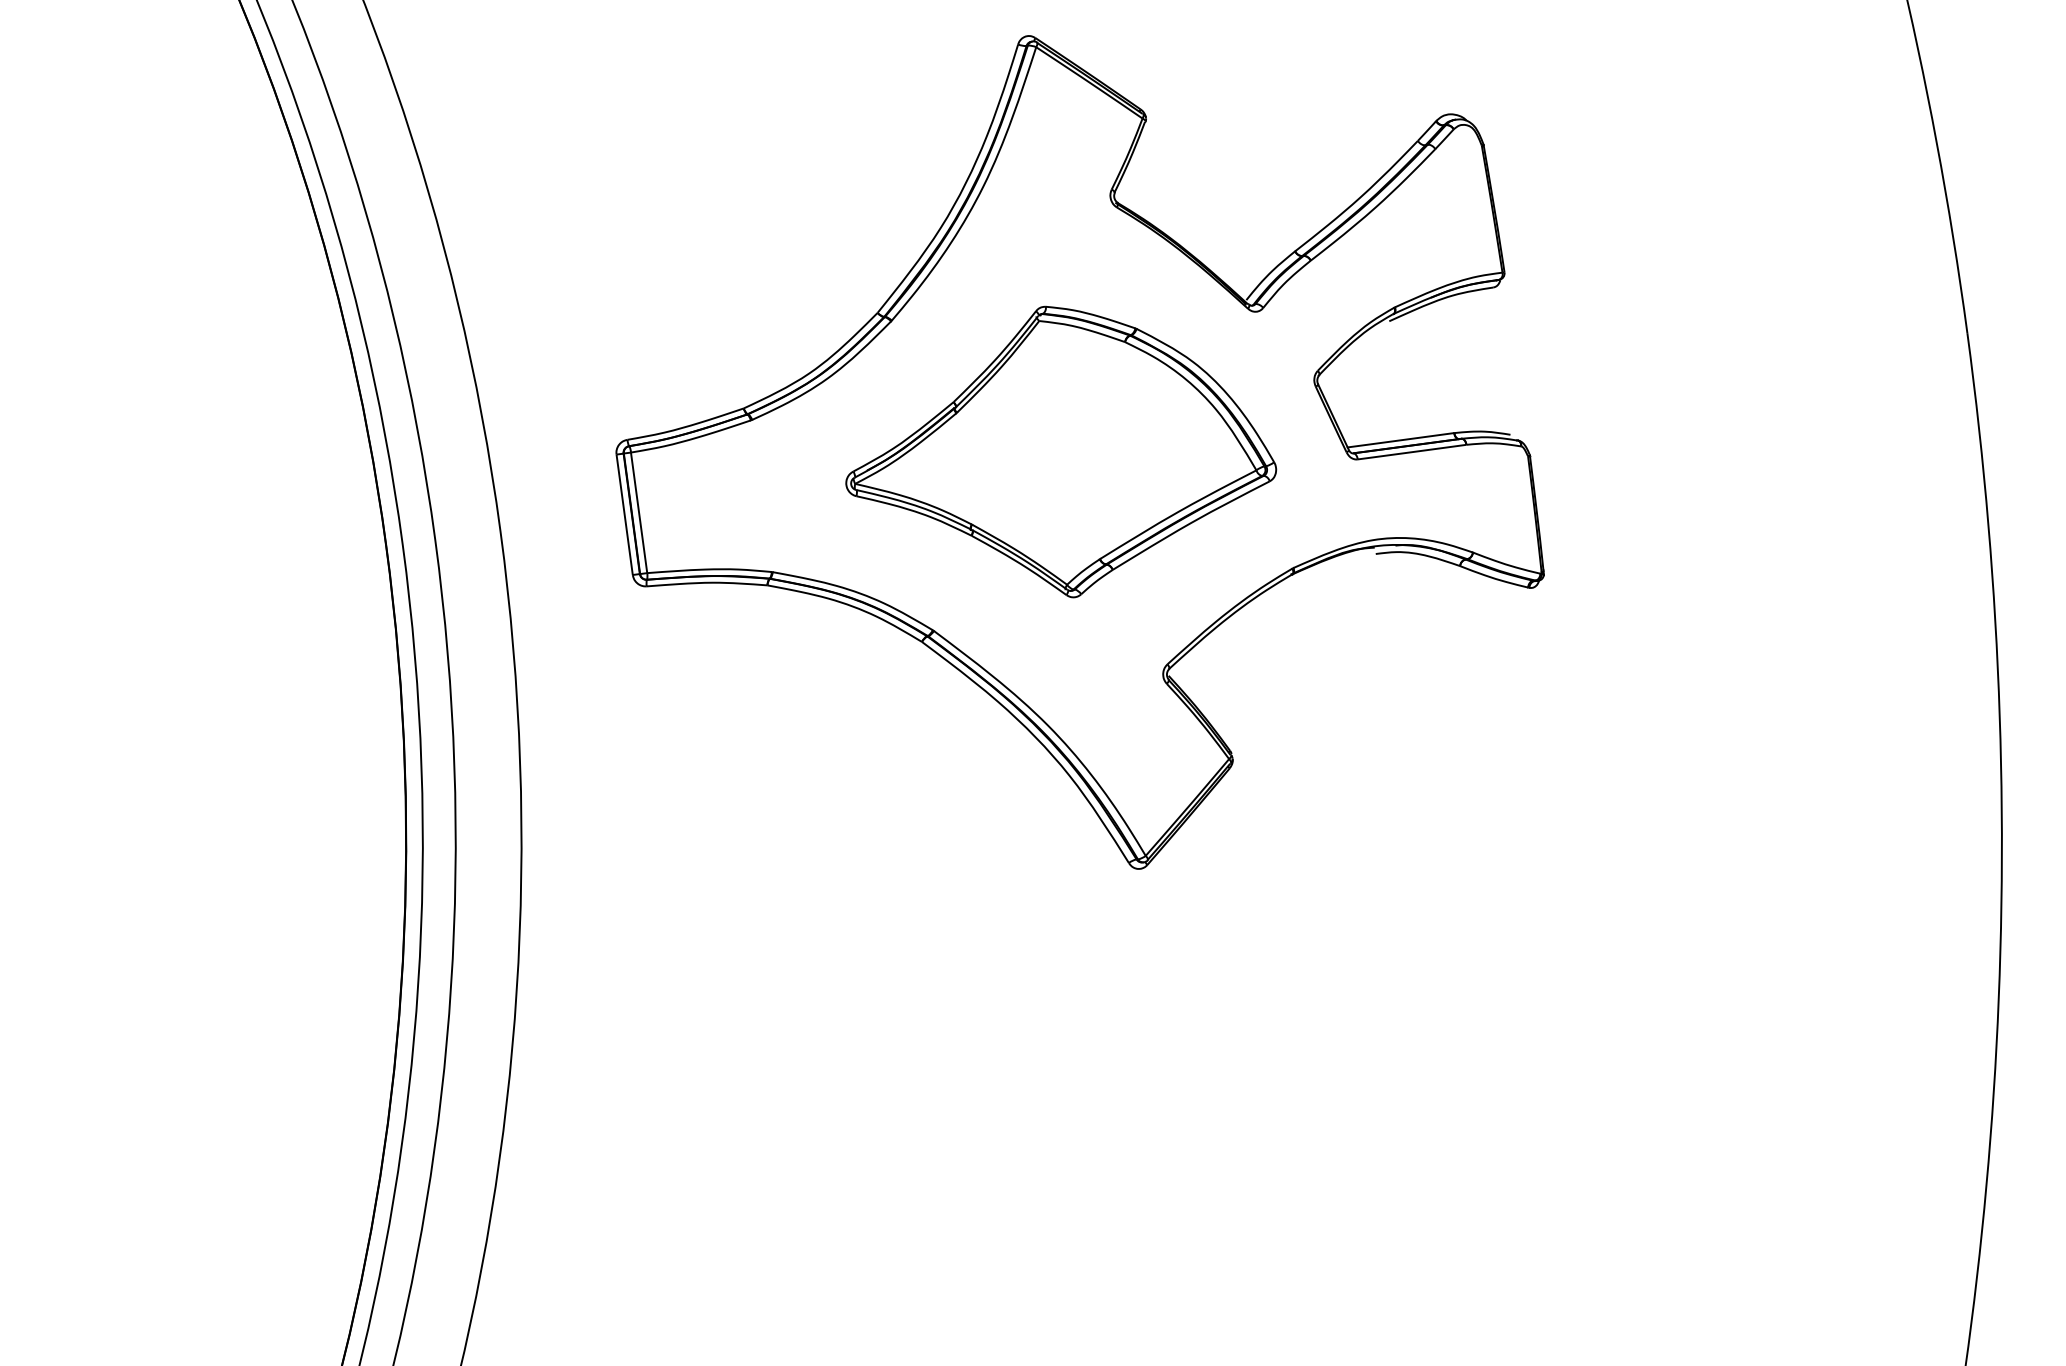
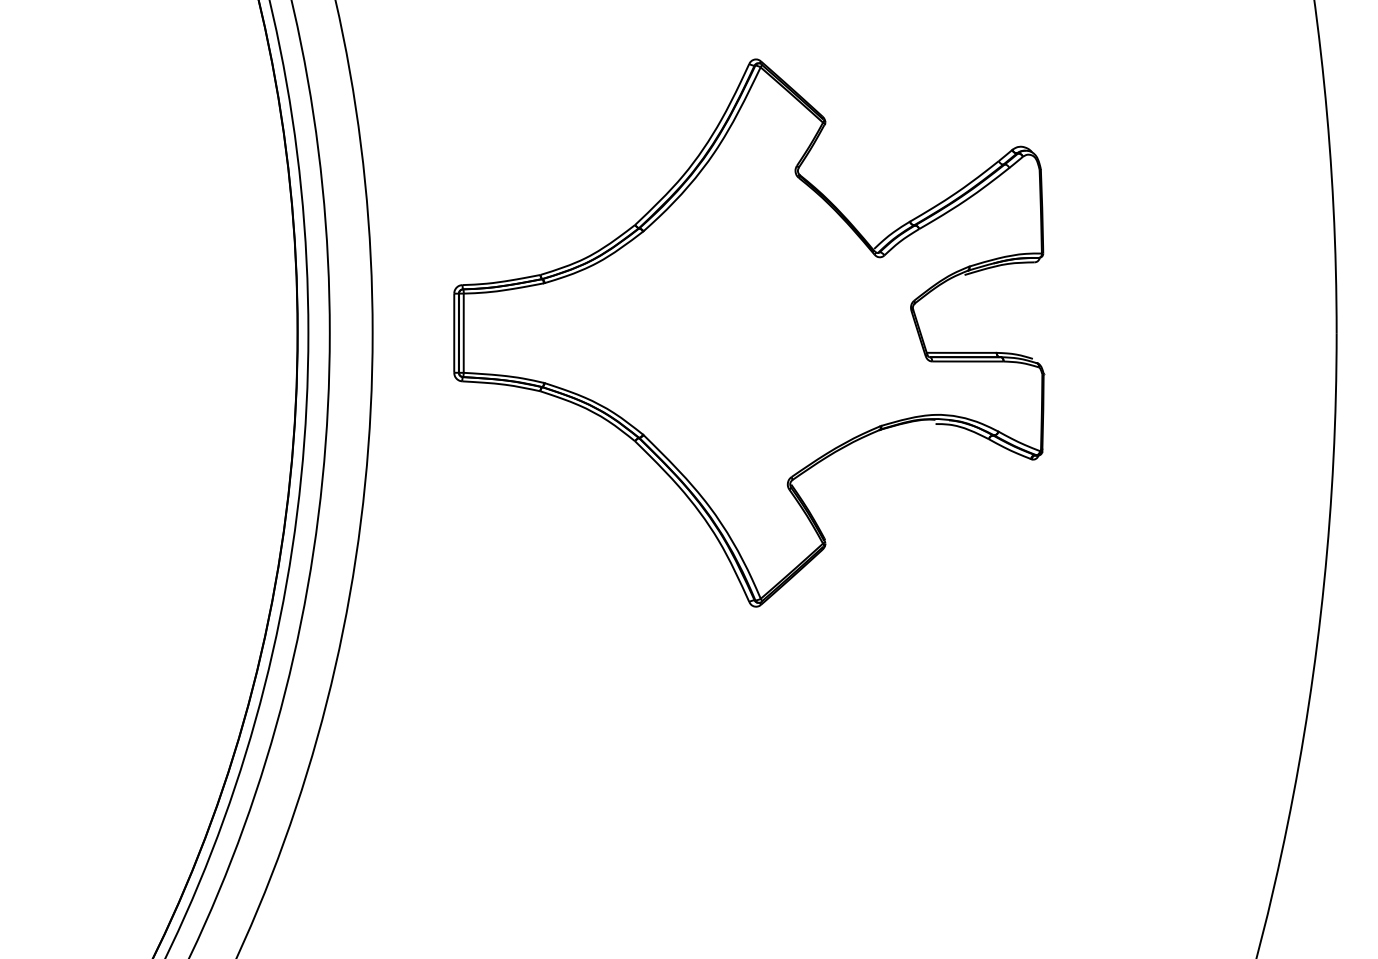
part: (1058, 451) -> (739, 330), removed

